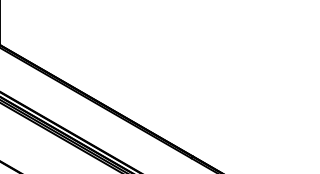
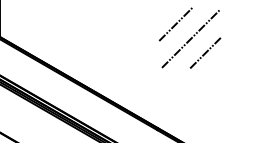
line: (213, 29) -> (175, 24), added
line: (232, 47) -> (191, 39), added
line: (250, 63) -> (205, 52), added

